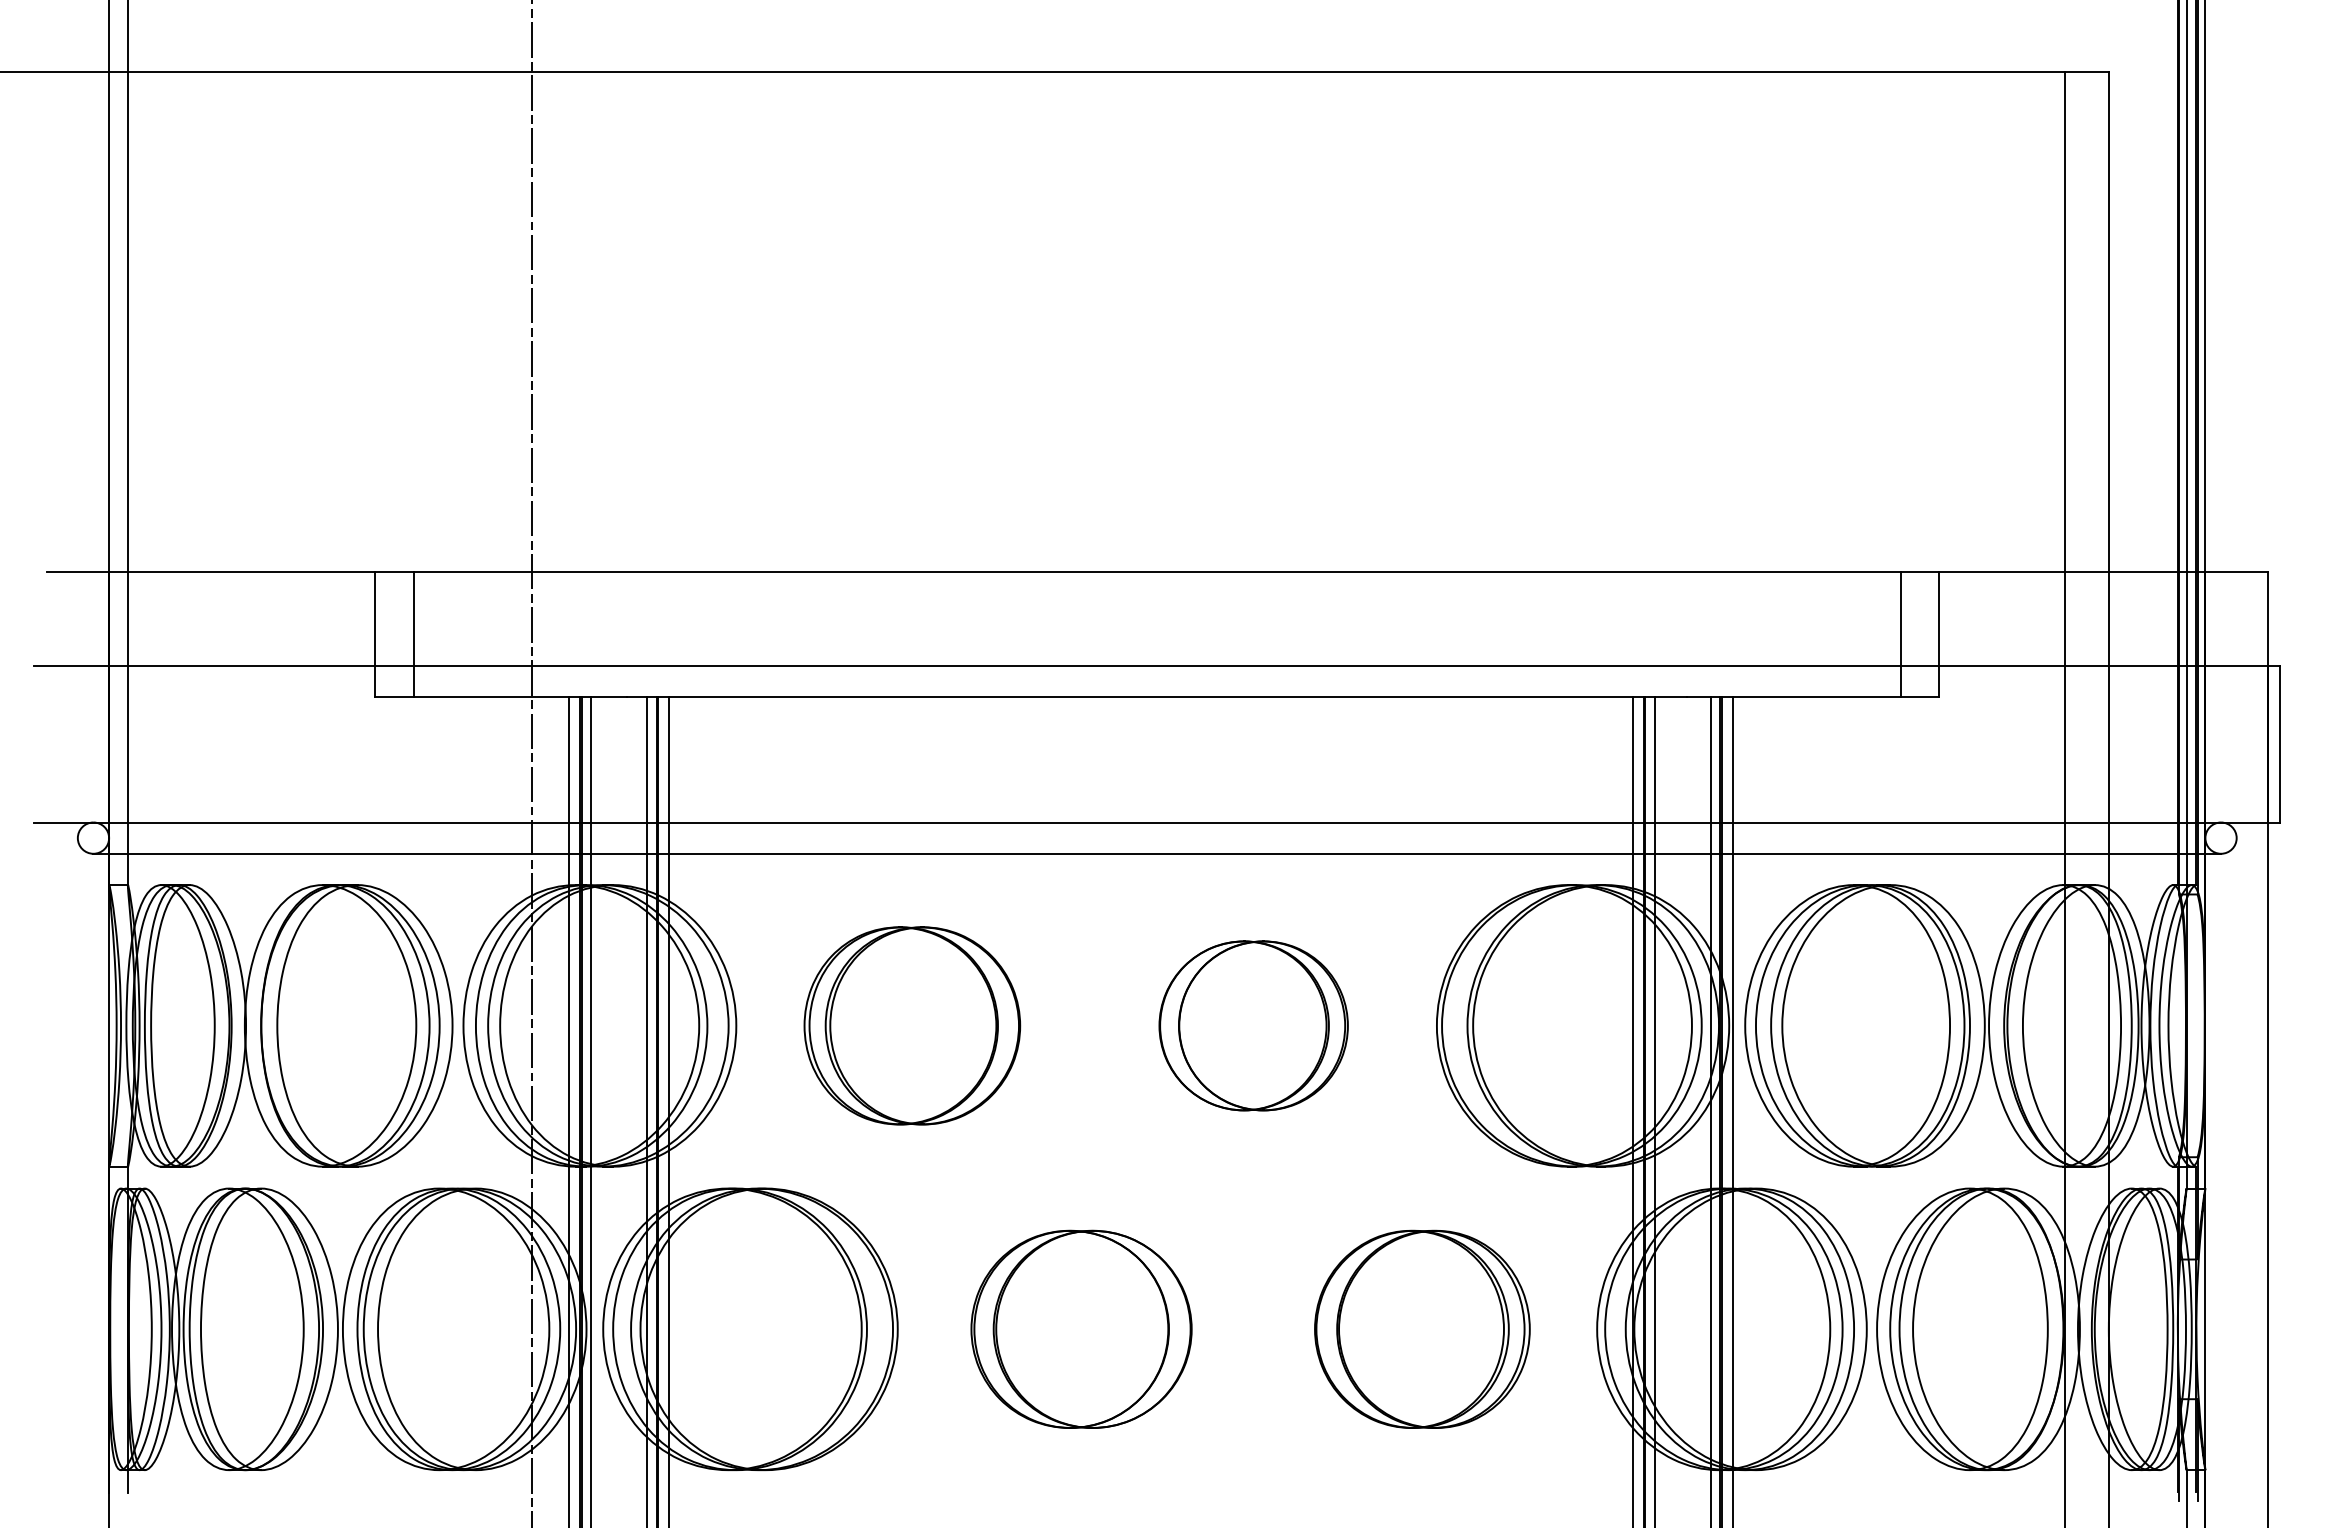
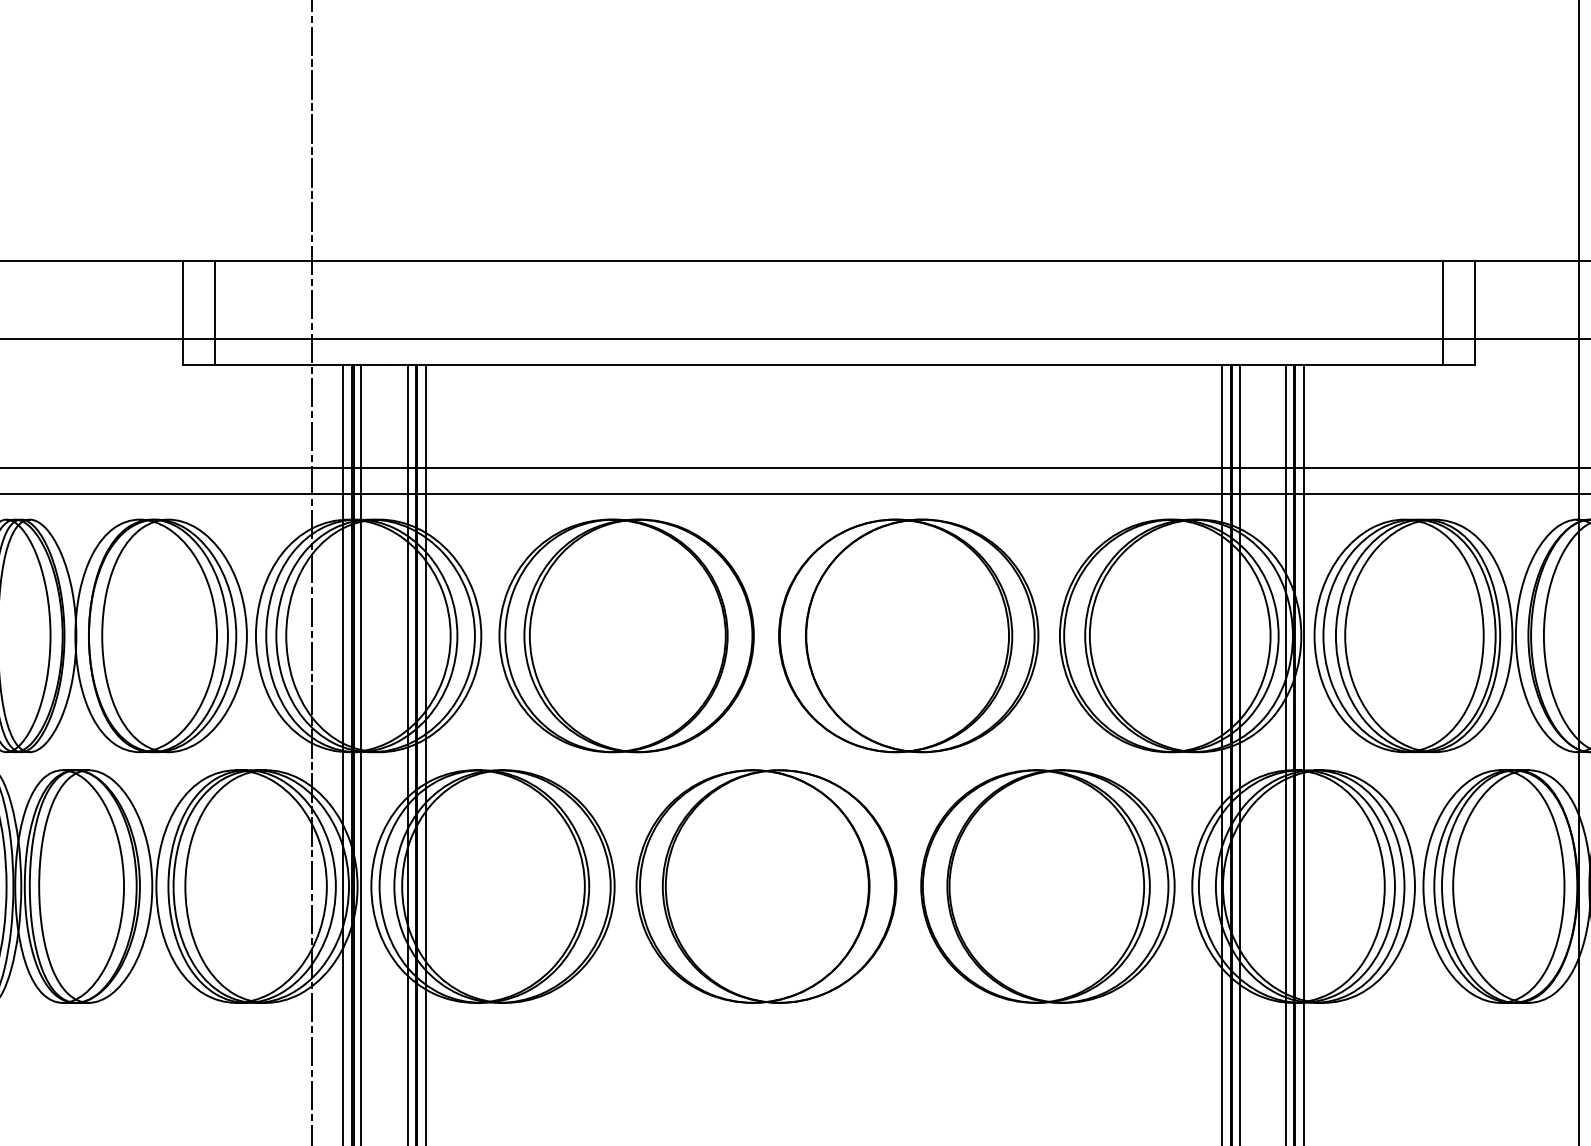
part: (912, 1025) -> (626, 635), size x1.43
part: (1253, 1025) -> (908, 635), size x1.67
part: (1081, 1329) -> (766, 886), size x1.43
part: (1422, 1329) -> (1048, 886), size x1.43

